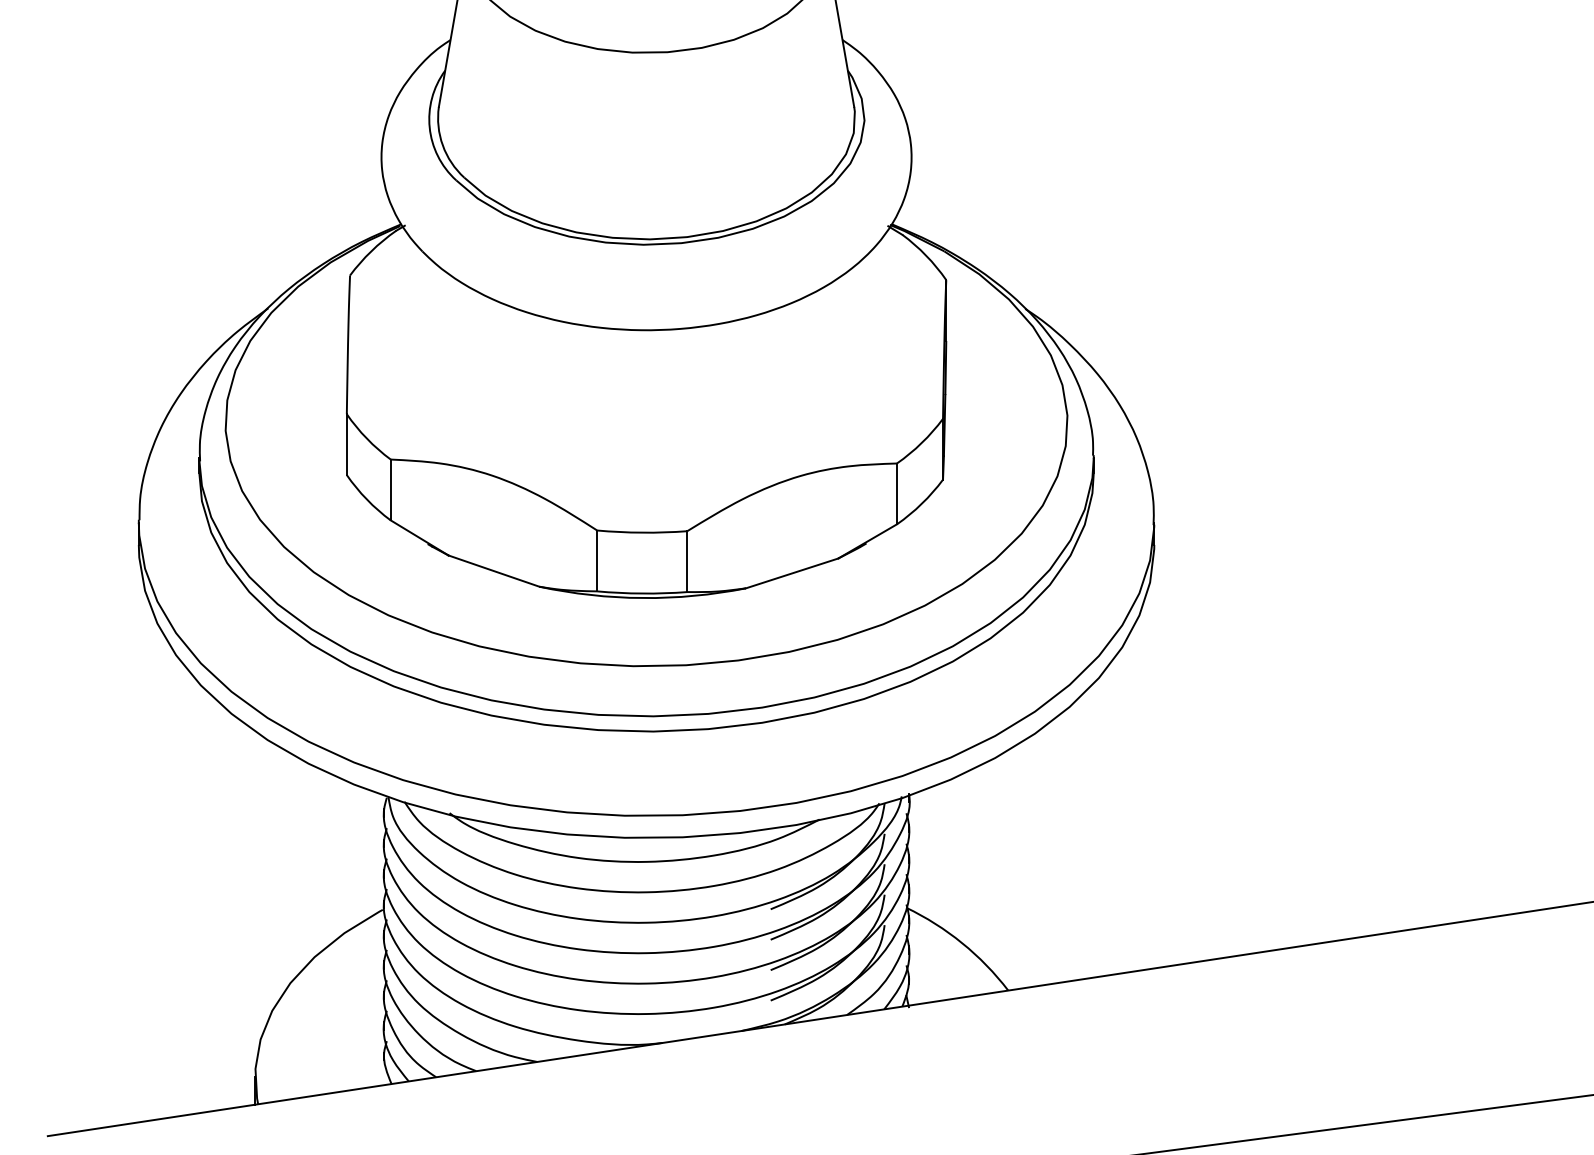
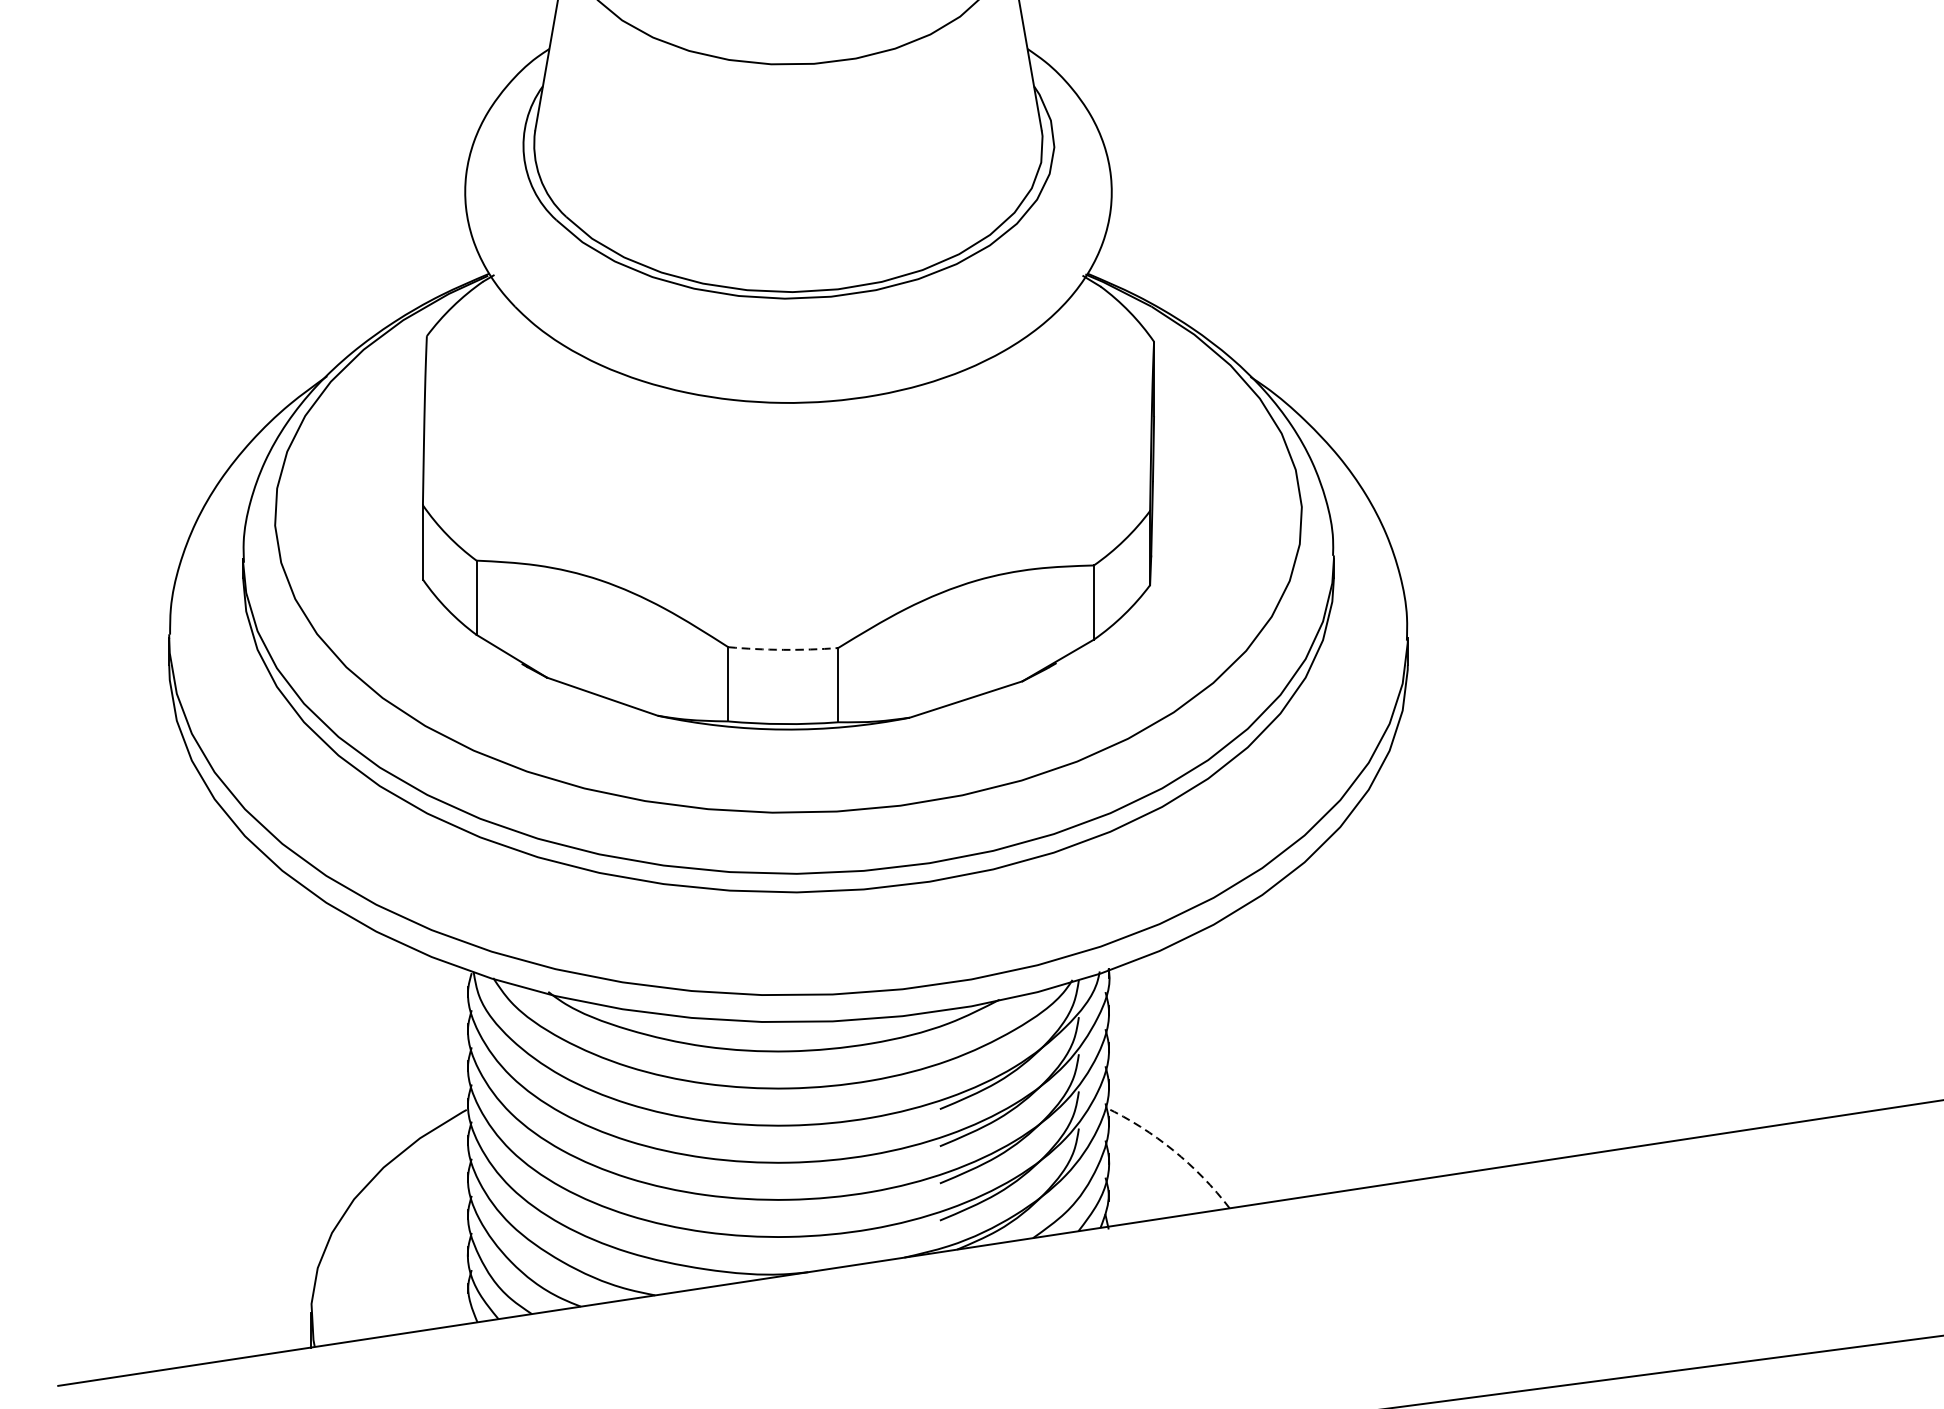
arc: (642, 532) -> (783, 649), solid -> dashed
arc: (962, 943) -> (1173, 1150), solid -> dashed

